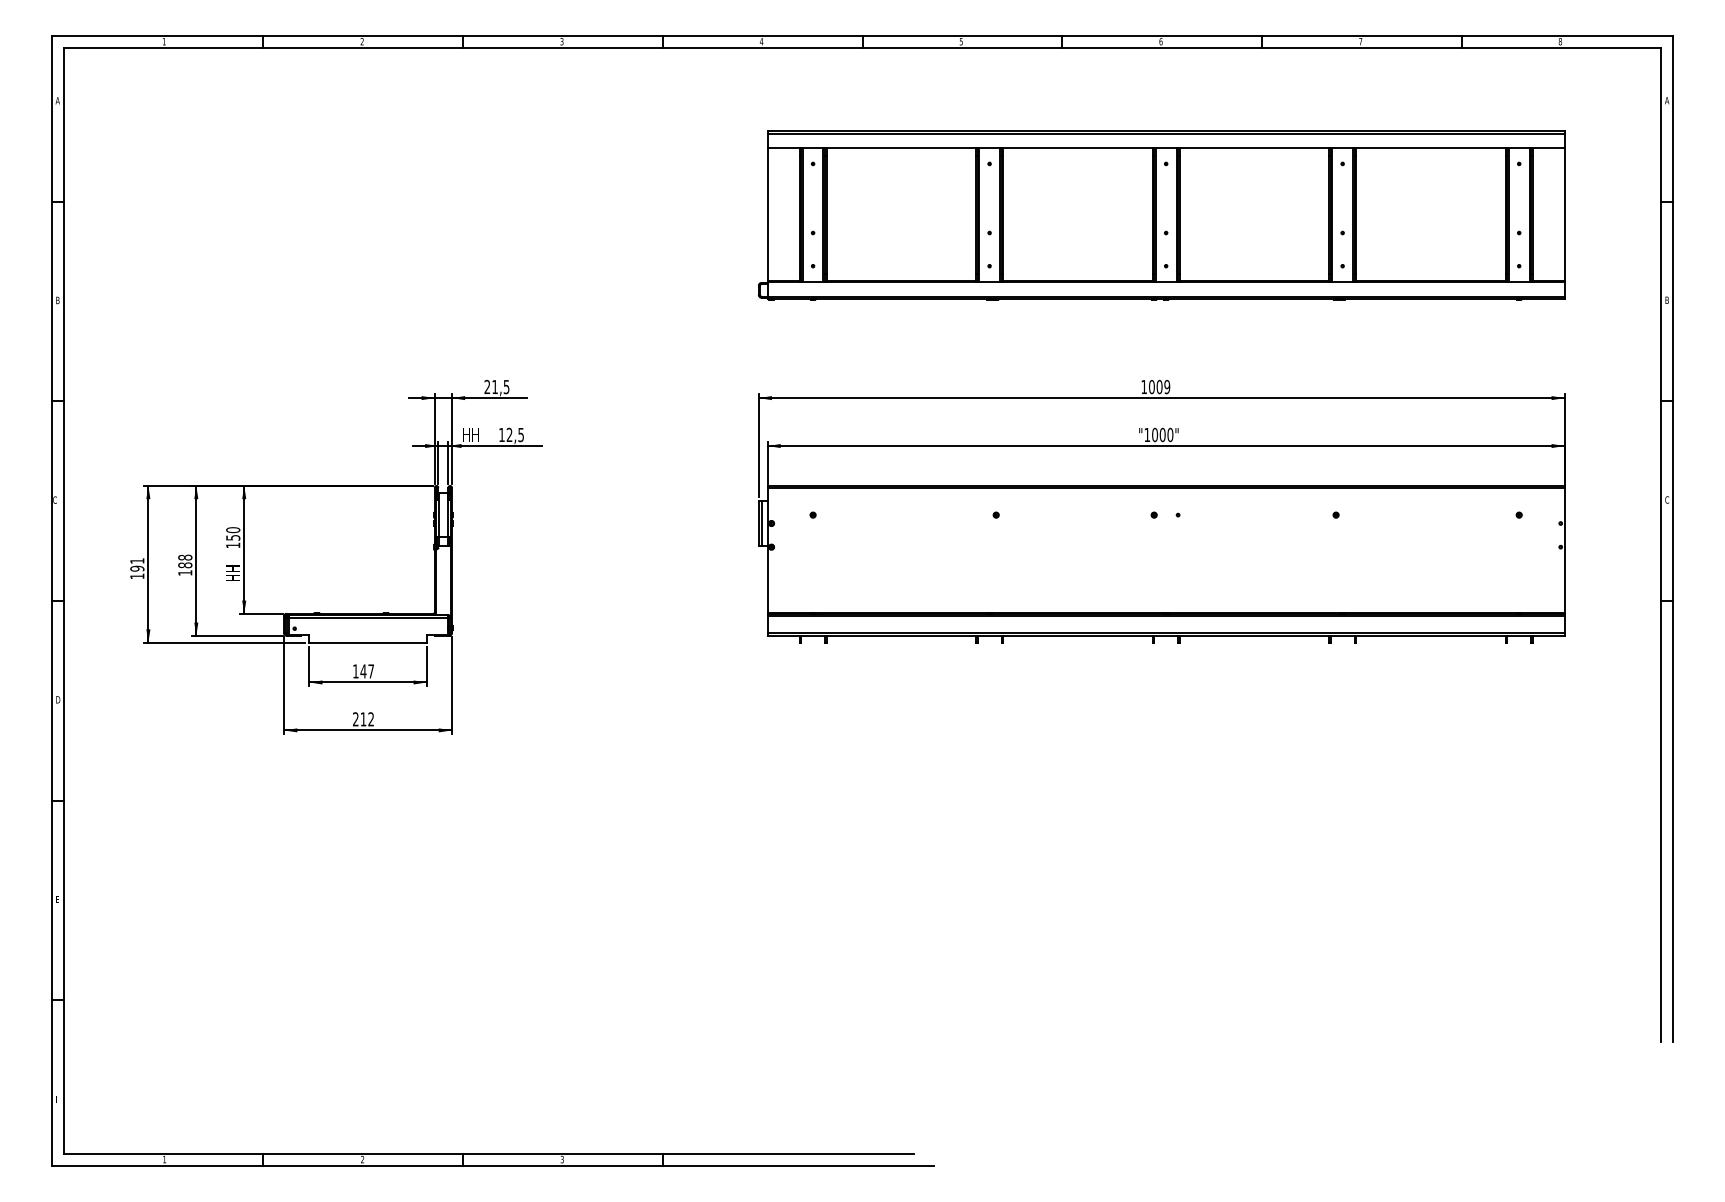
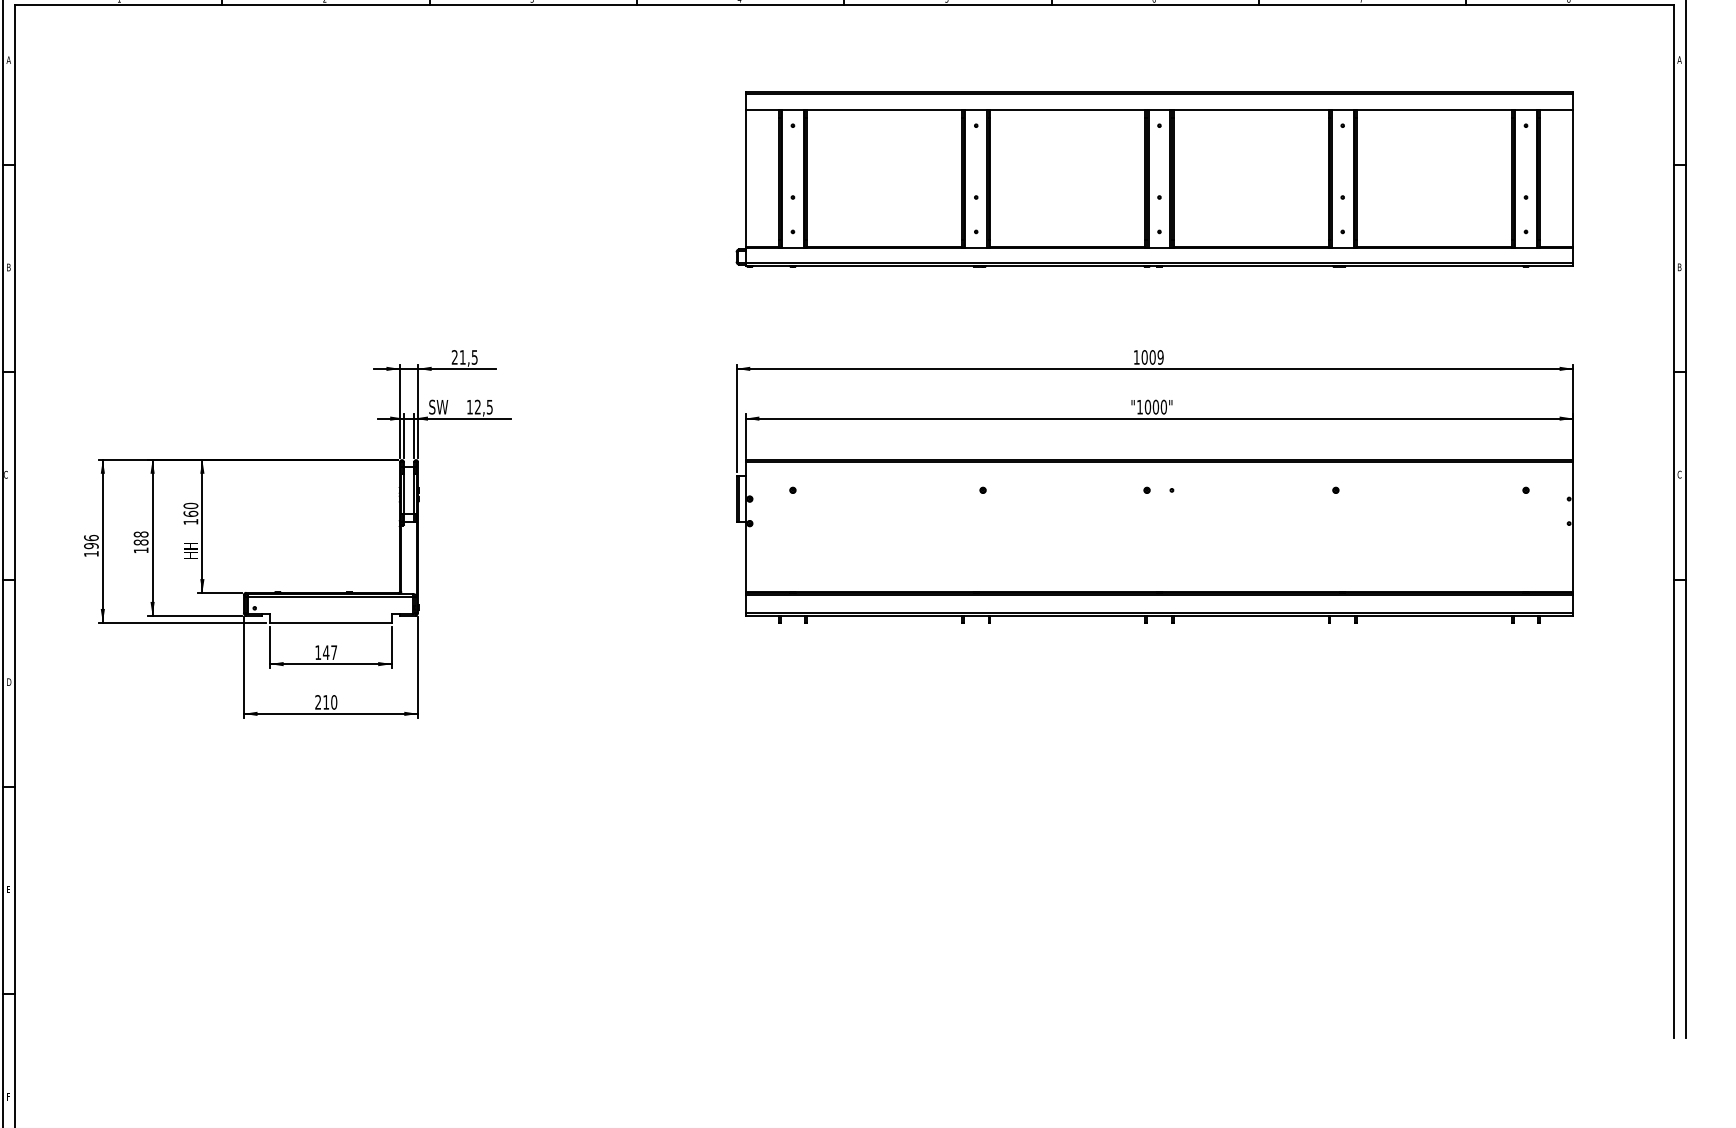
text: (471, 434) -> (438, 406), HH -> SW
text: (233, 537) -> (191, 513), 150 -> 160
text: (137, 560) -> (91, 537), 191 -> 196
text: (371, 719) -> (334, 702), 212 -> 210

